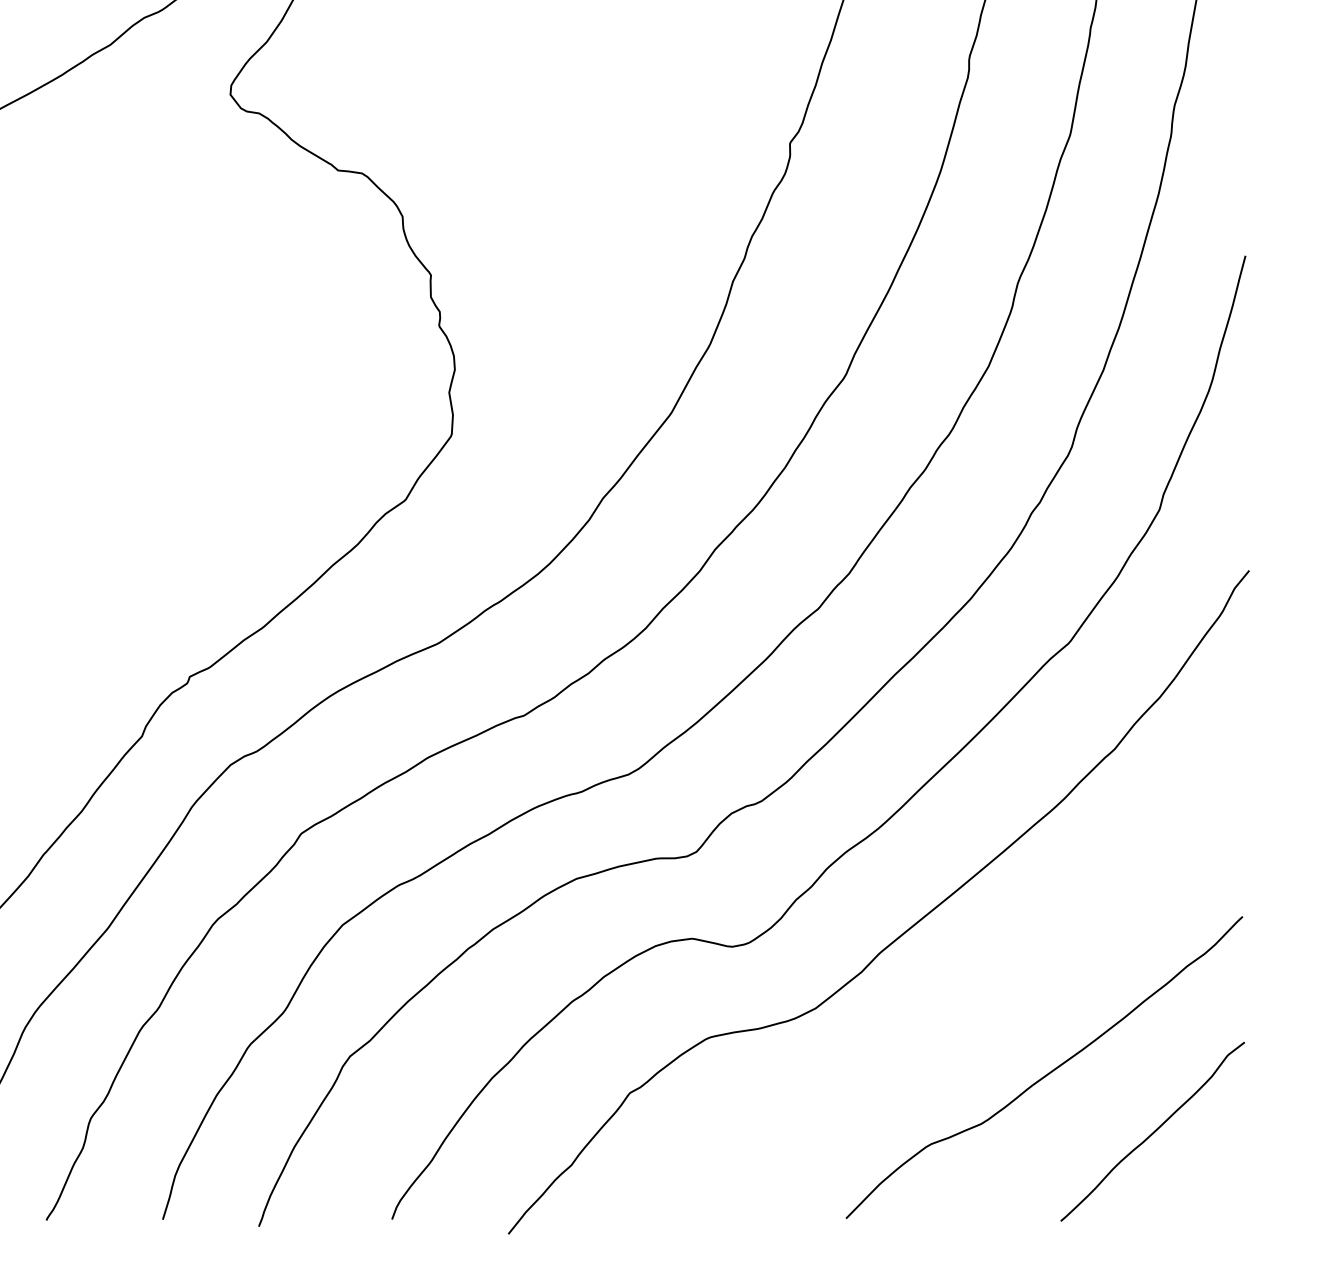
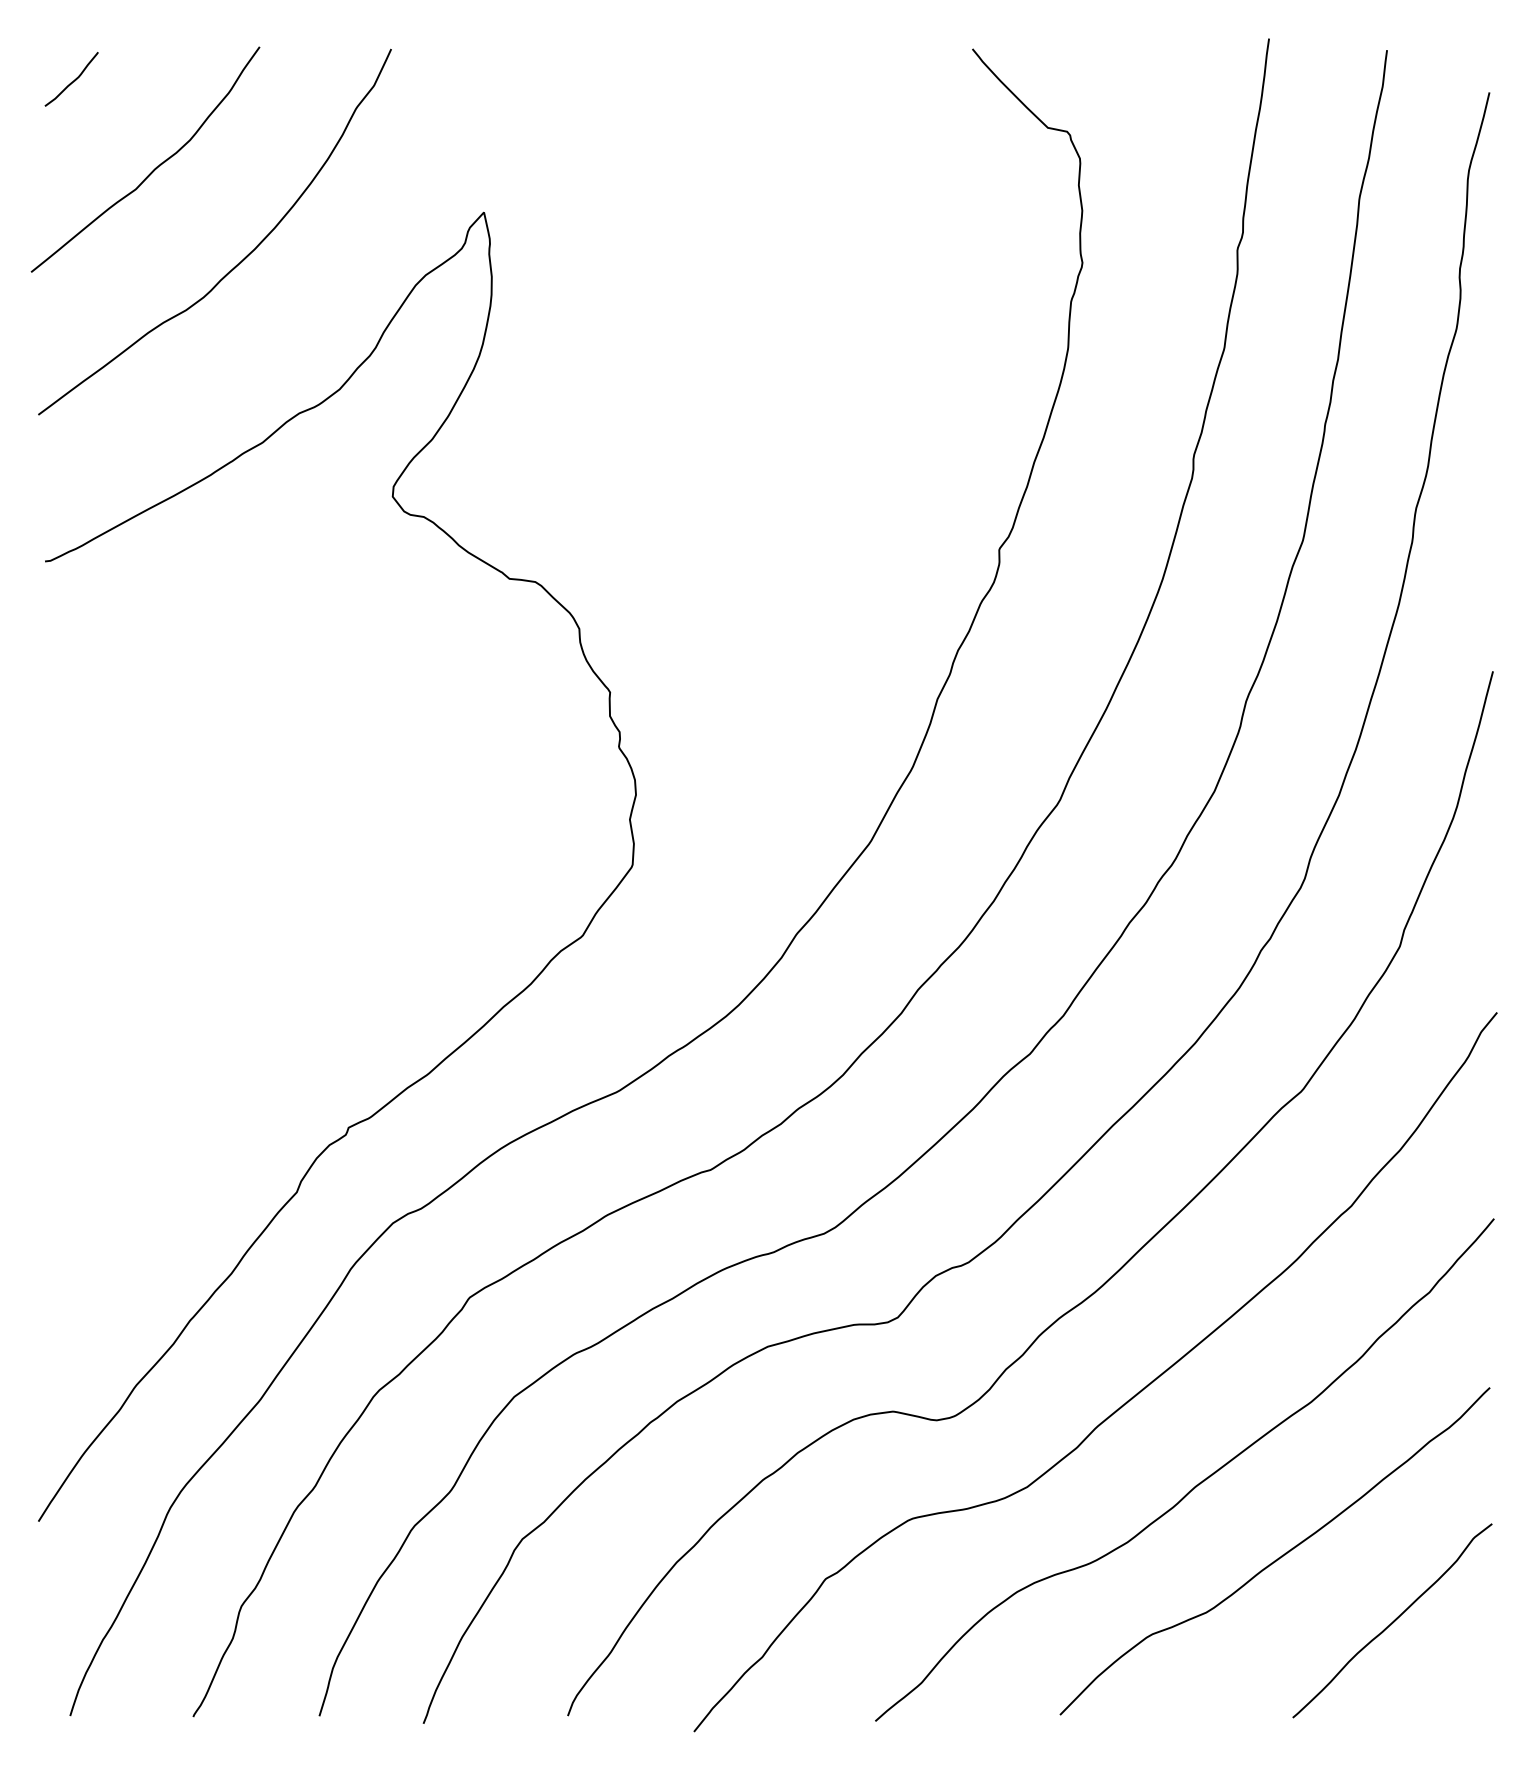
curve: (971, 1005) -> (1196, 1484), added

